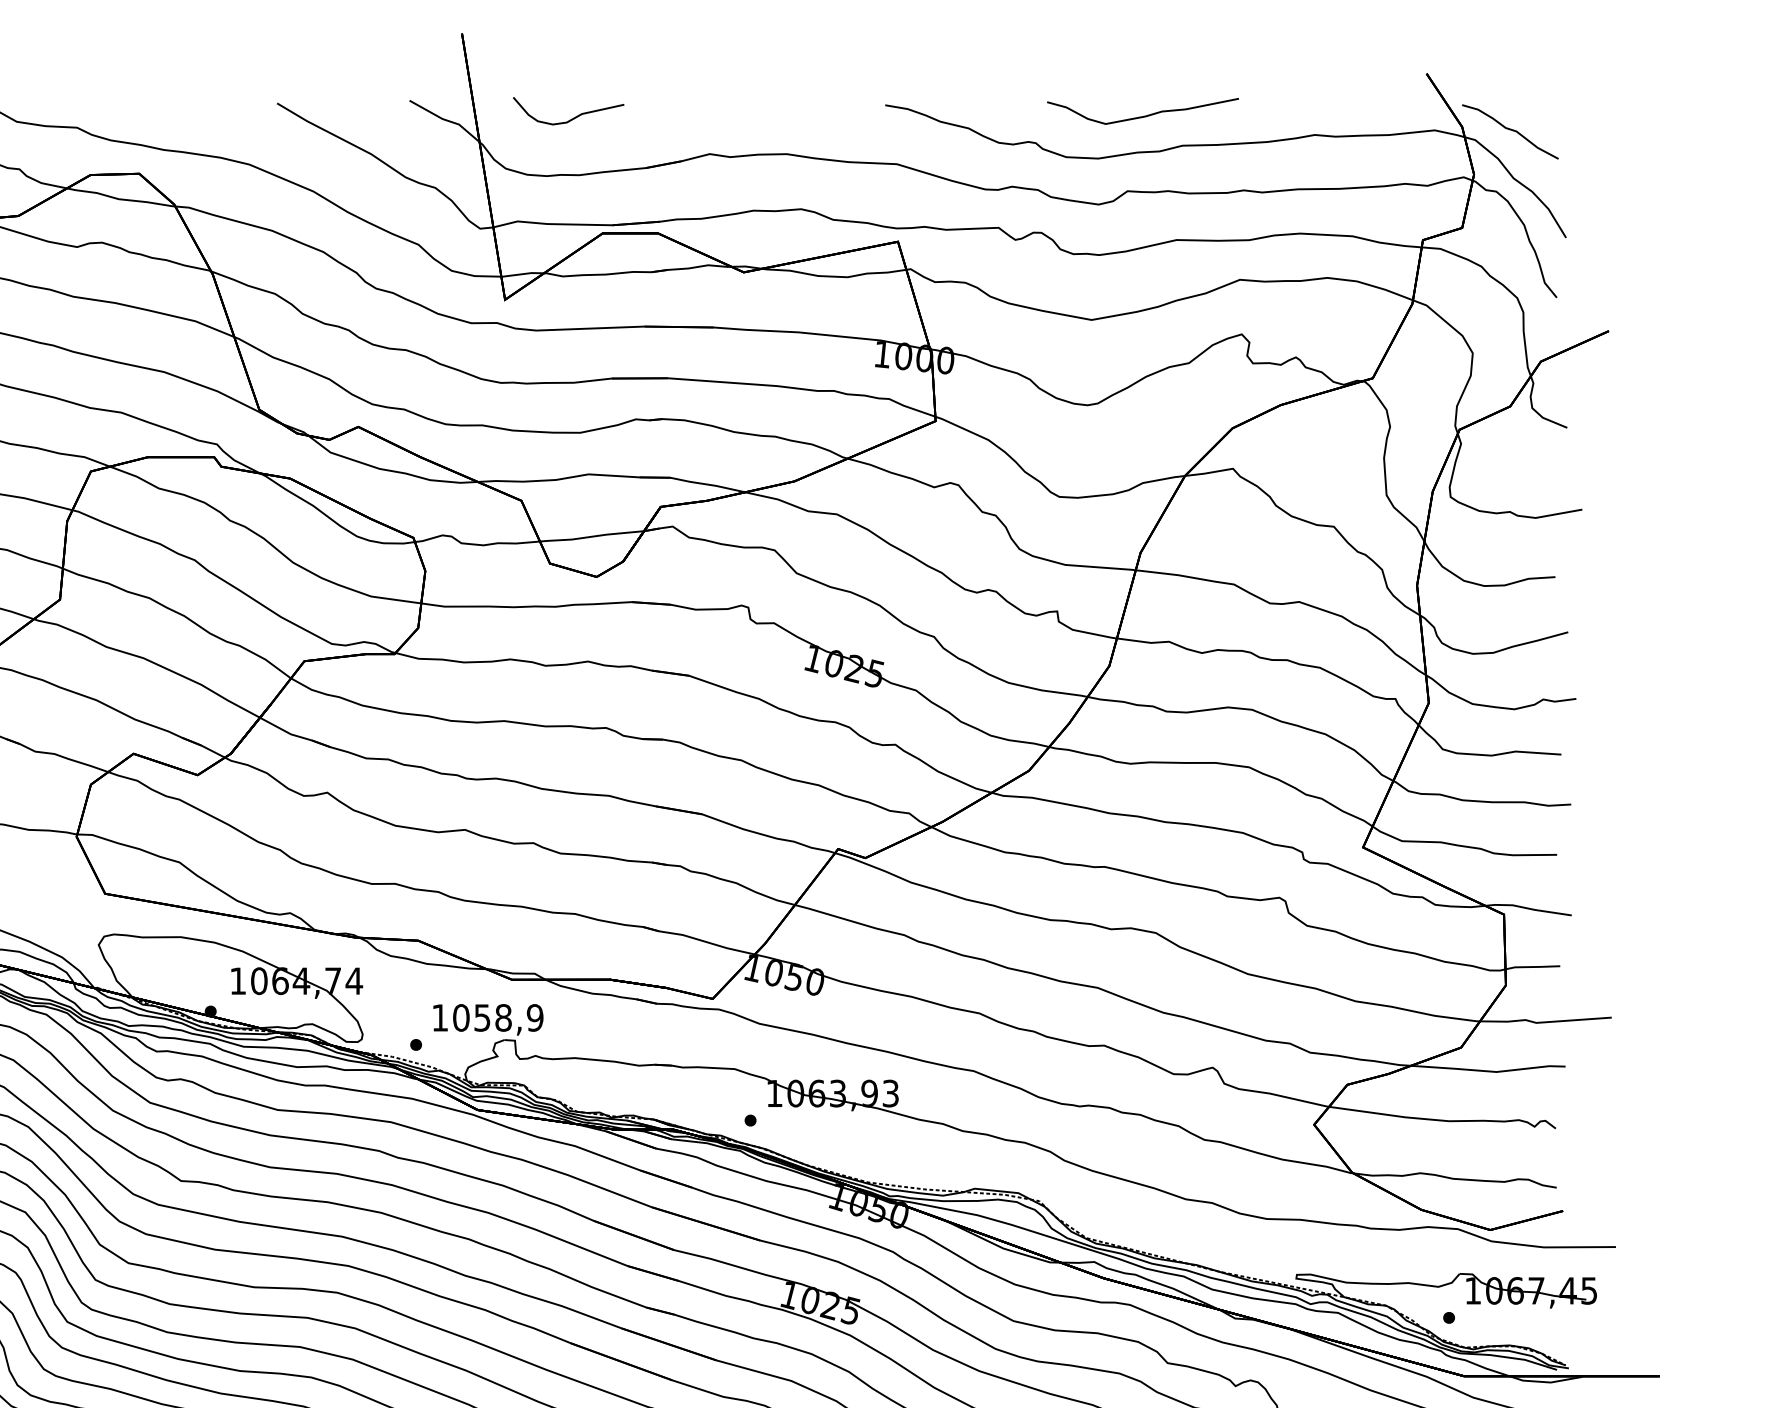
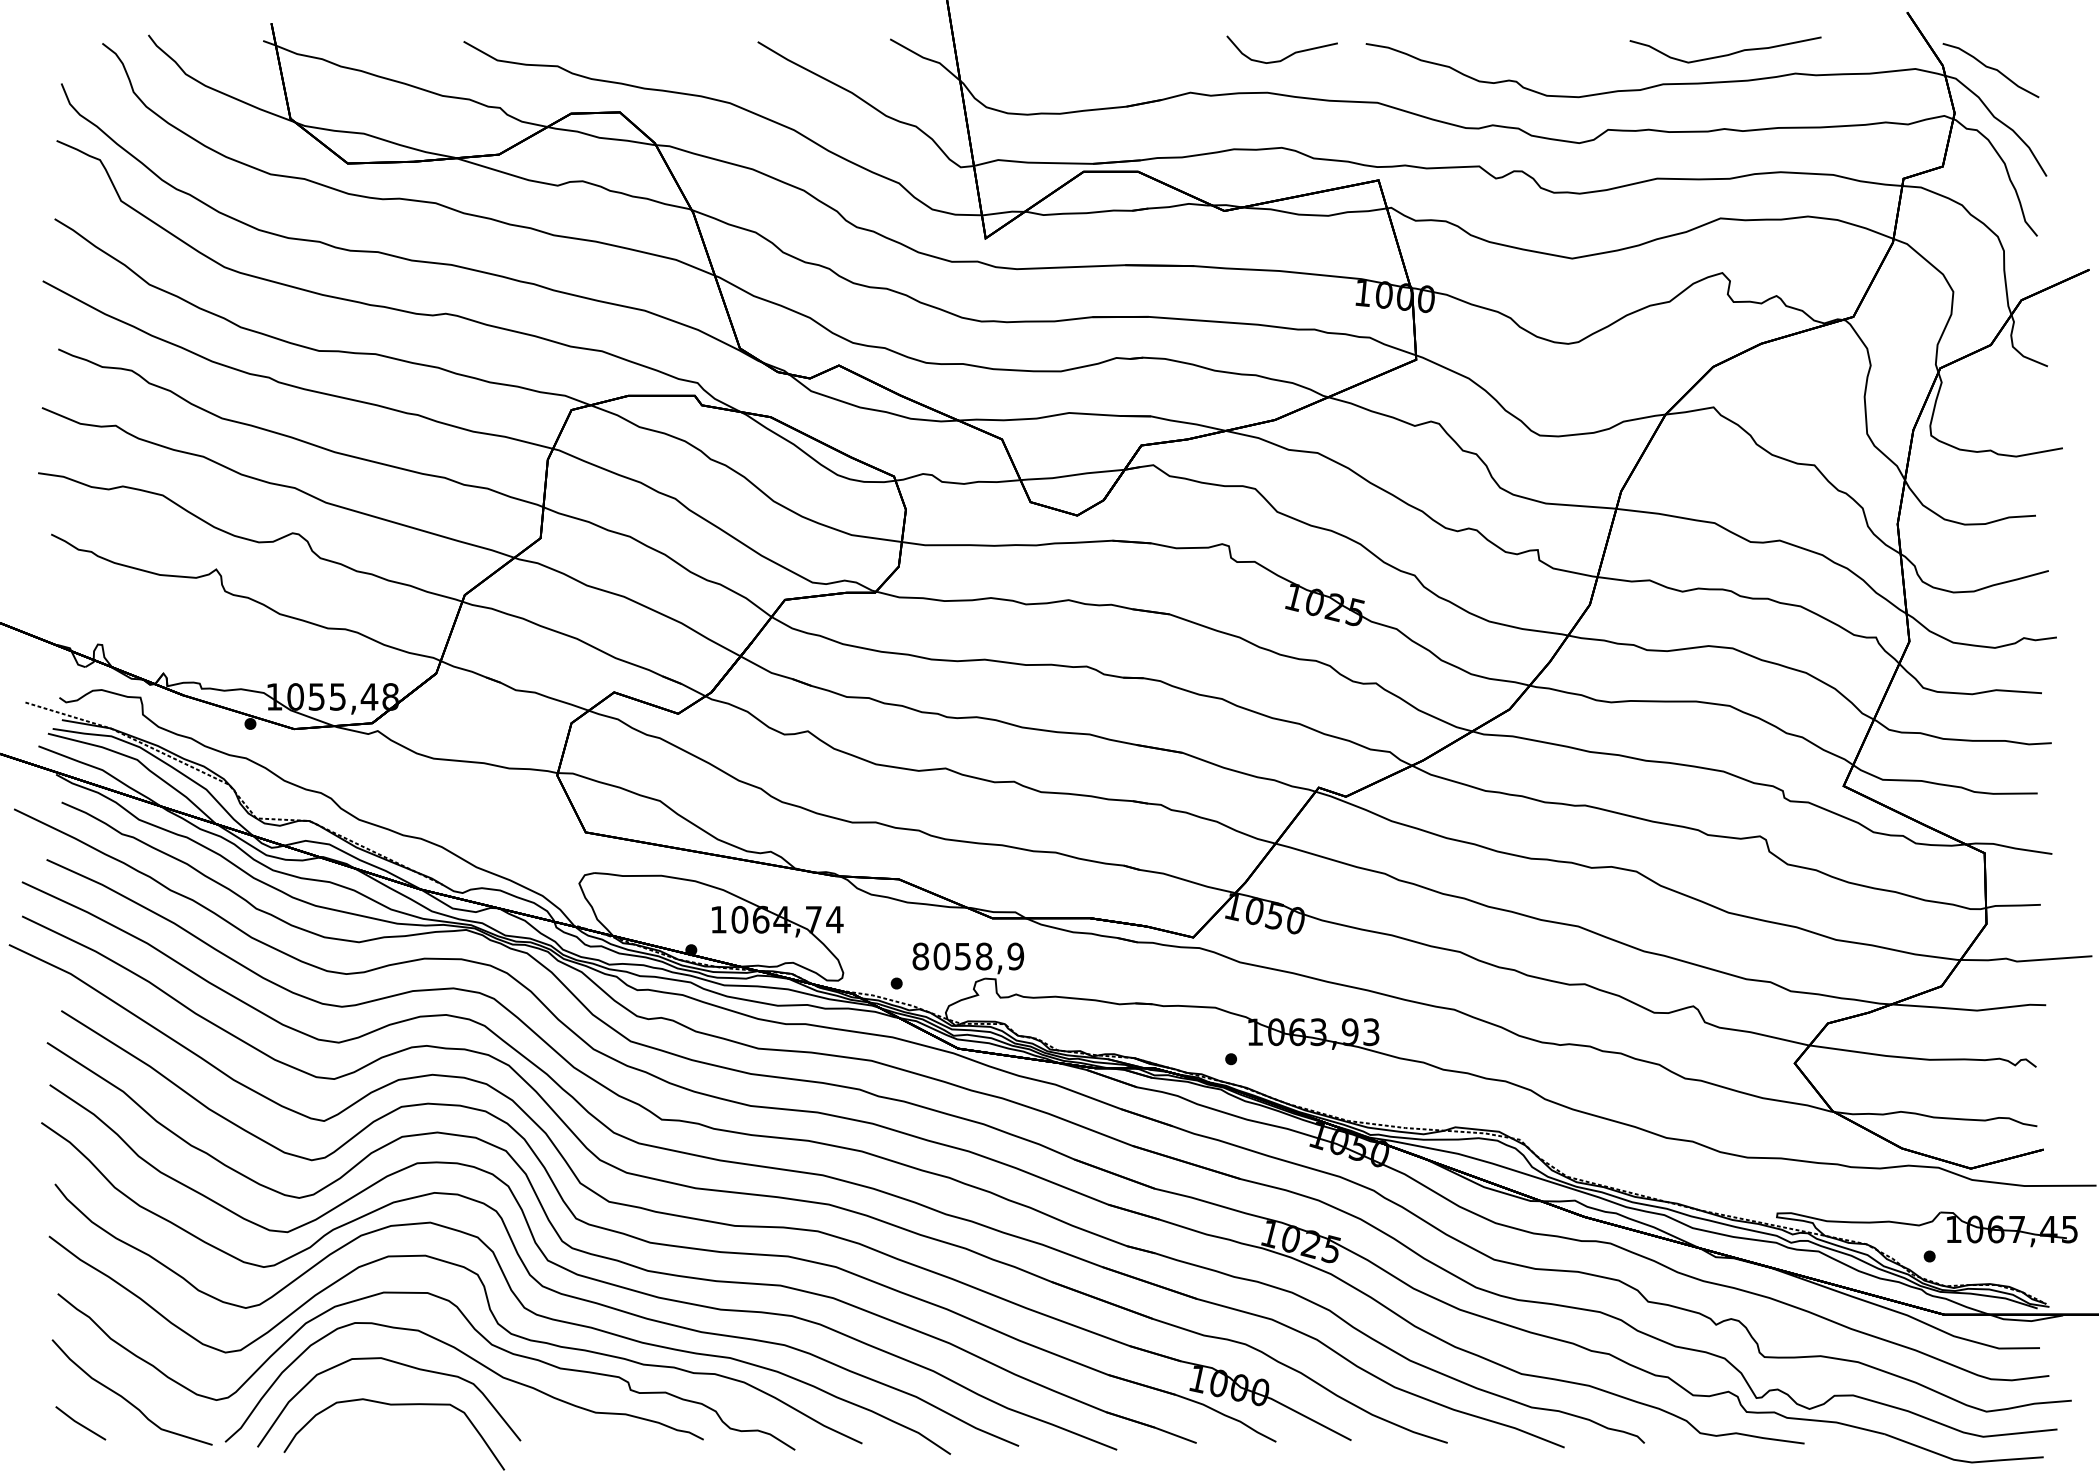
curve: (1142, 115) -> (1725, 54), moved
curve: (570, 118) -> (1284, 57), moved
text: (439, 1017) -> (920, 956), 1058,9 -> 8058,9

